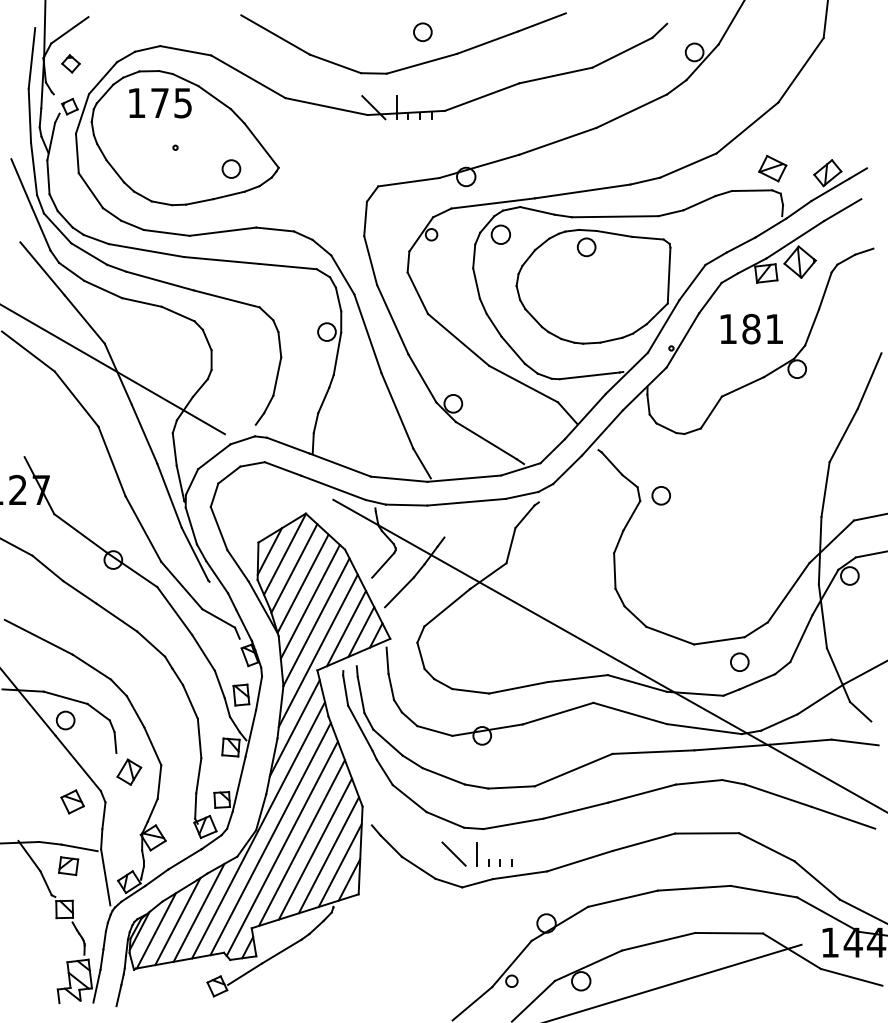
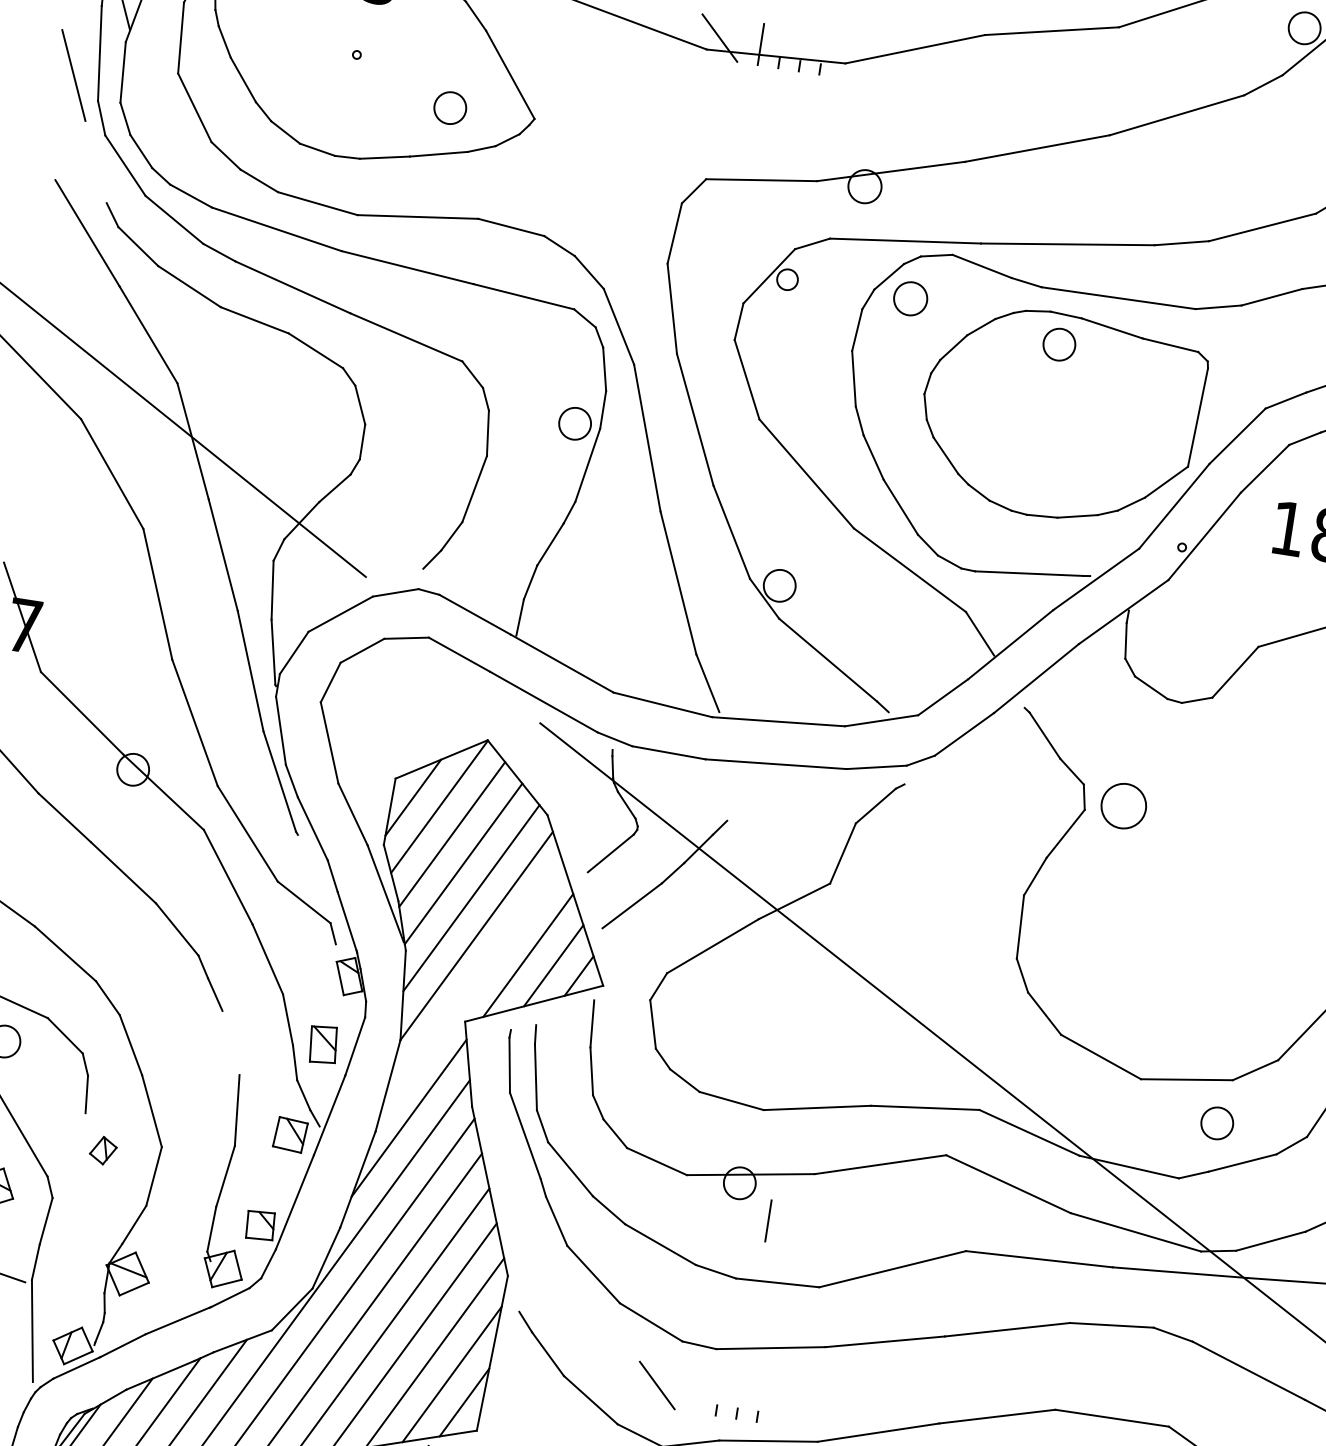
line: (40, 228) -> (94, 161), removed
circle: (660, 495) -> (1122, 805), size x1.4
line: (317, 650) -> (470, 986), removed
line: (190, 701) -> (231, 1042), removed
part: (129, 771) -> (103, 1149), size x0.6
line: (476, 854) -> (767, 1221), moved

